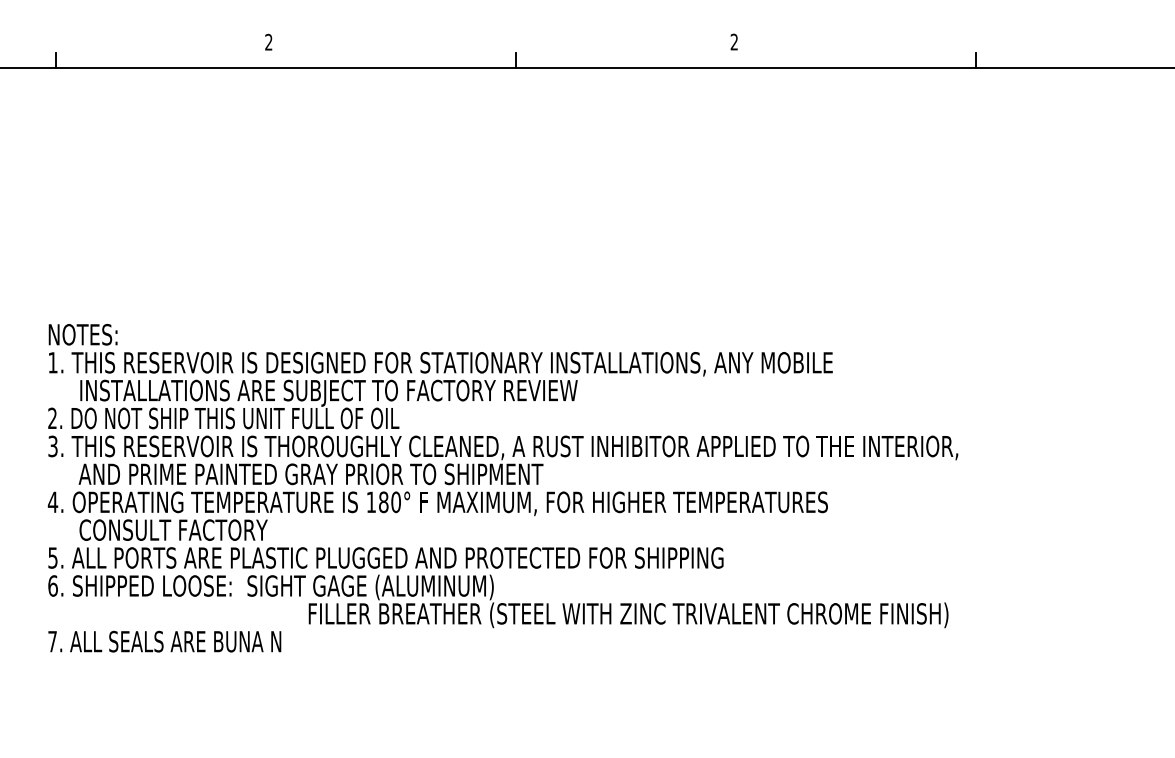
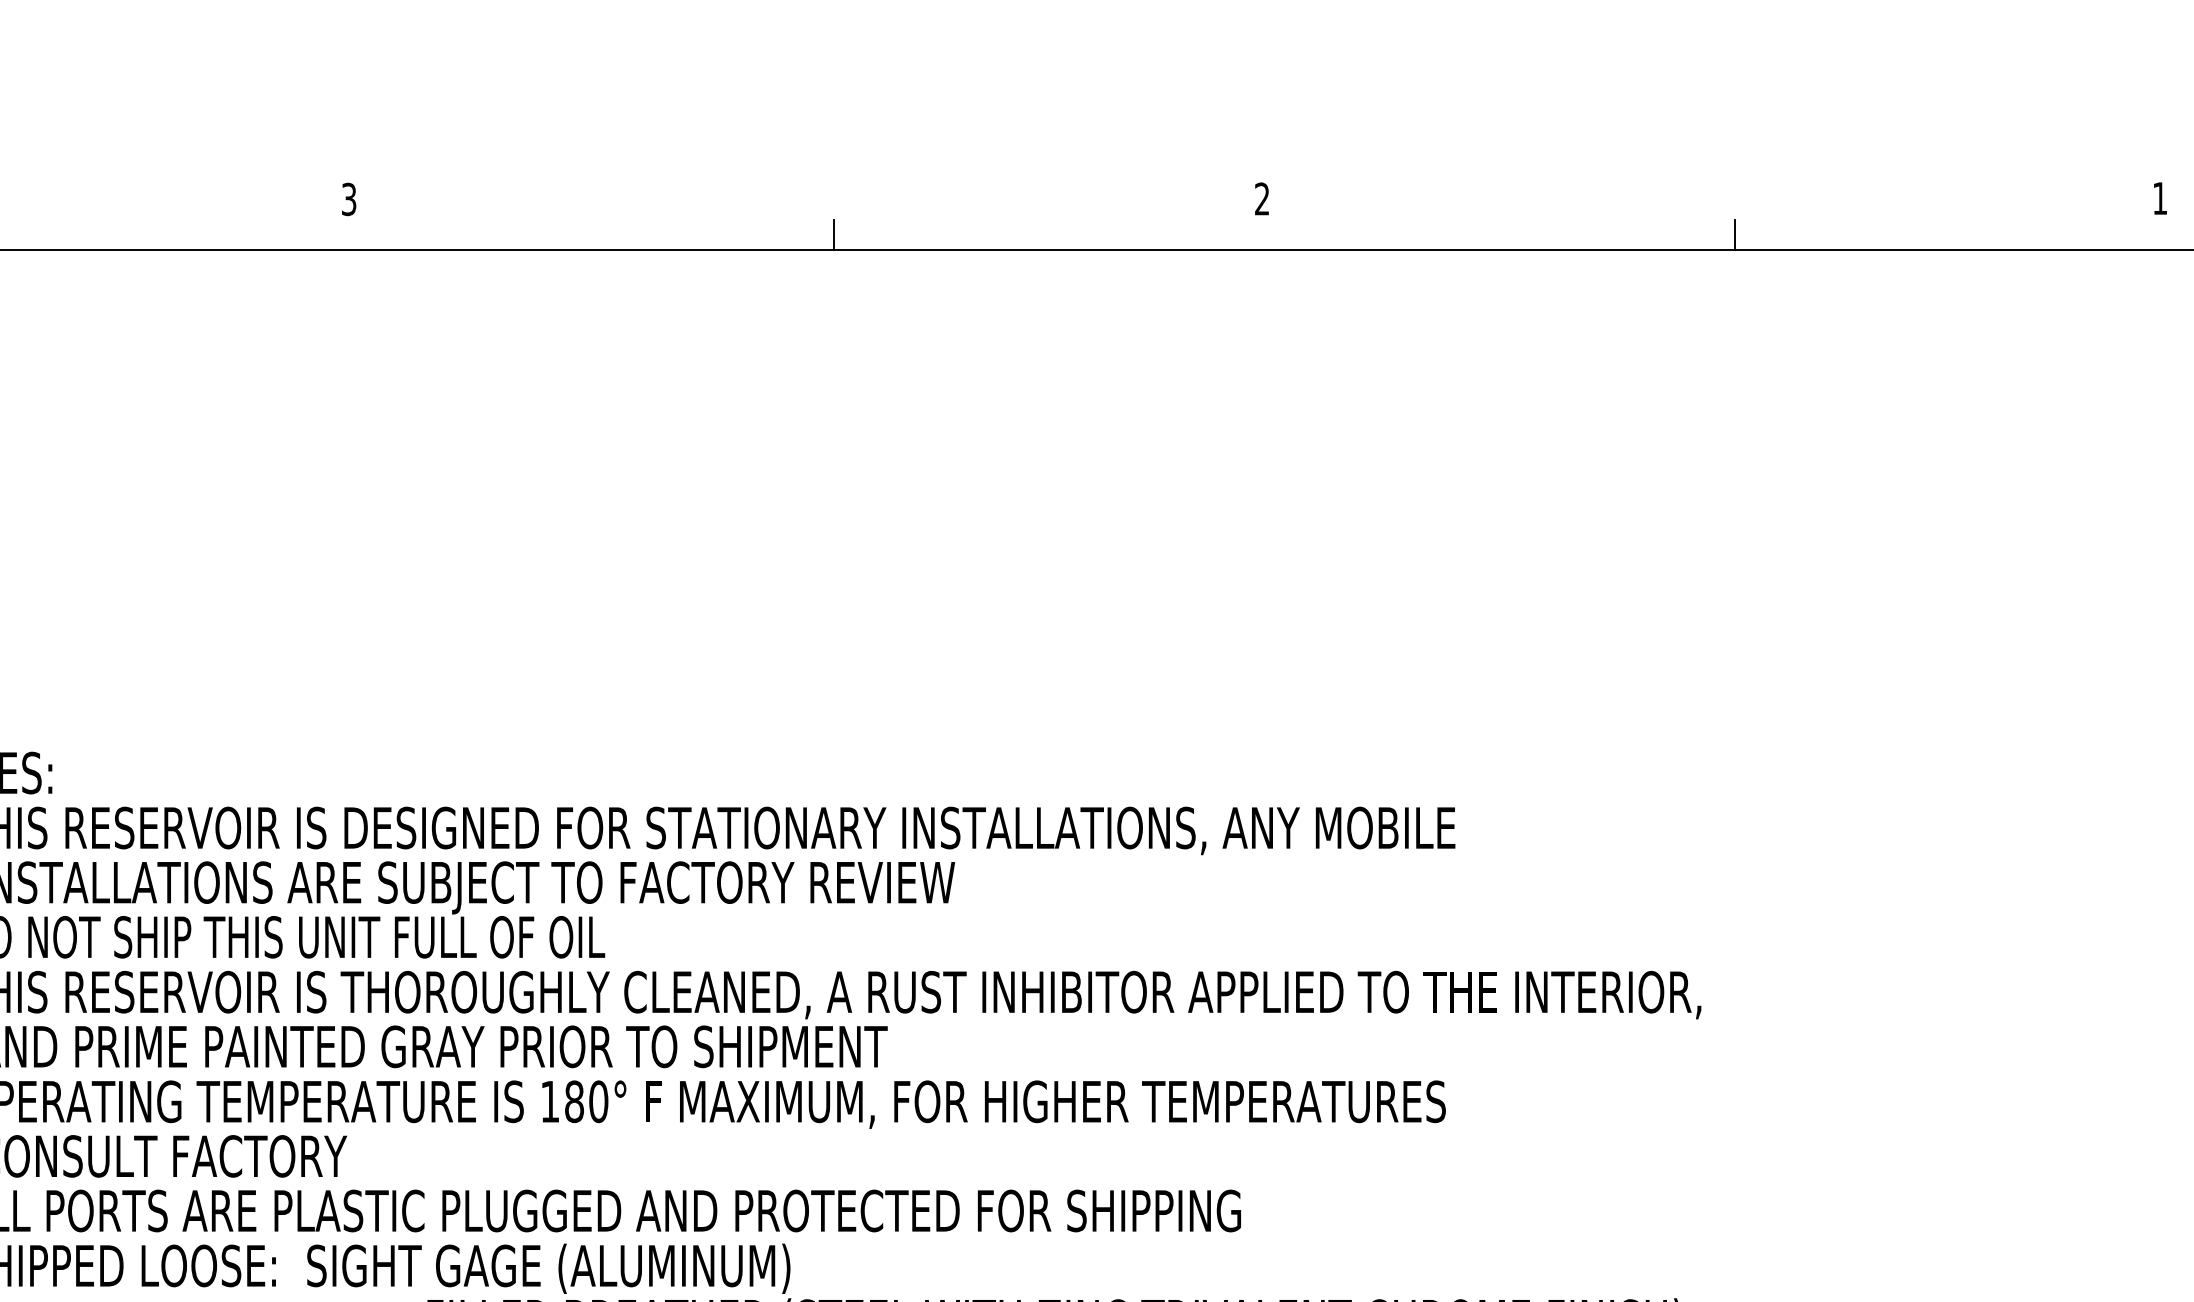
text: (268, 42) -> (348, 199), 2 -> 3

